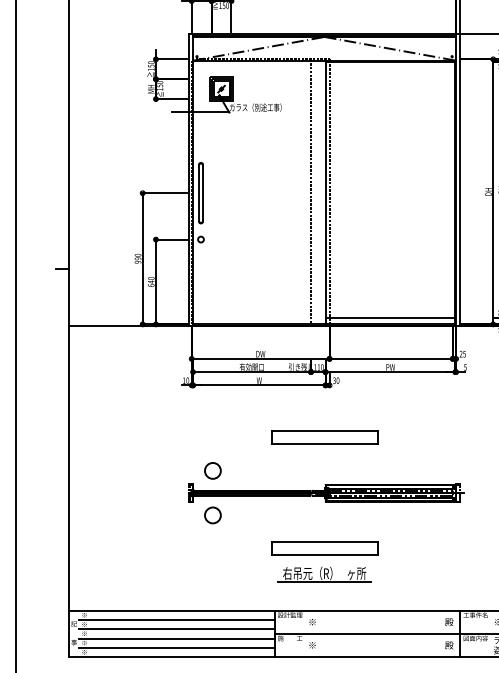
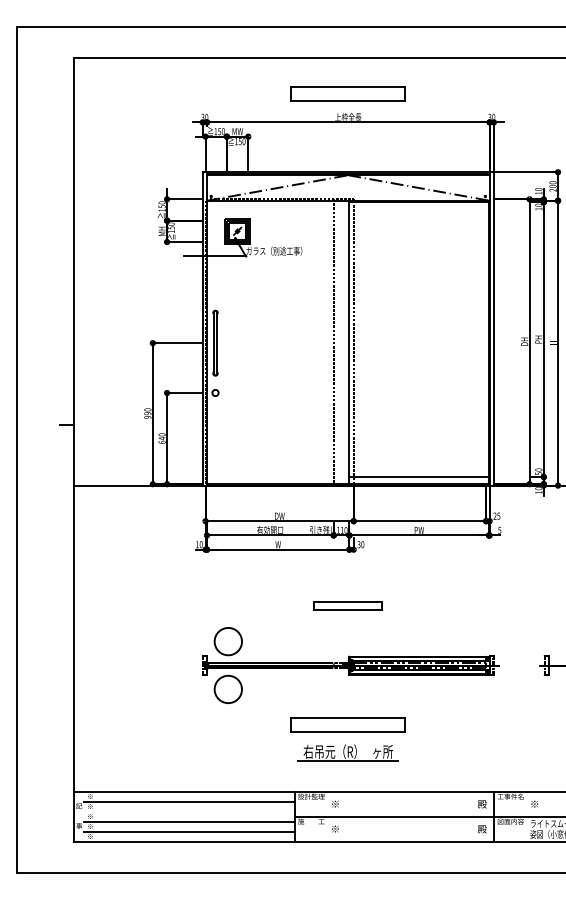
part: (323, 437) -> (347, 605), size x0.6
circle: (212, 470) -> (227, 641), size x1.6
circle: (212, 515) -> (227, 689), size x1.6
line: (176, 628) -> (189, 811), removed

